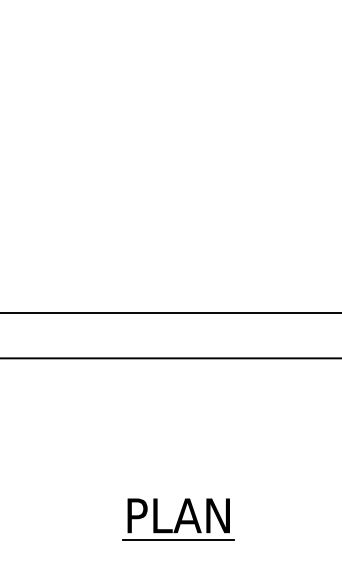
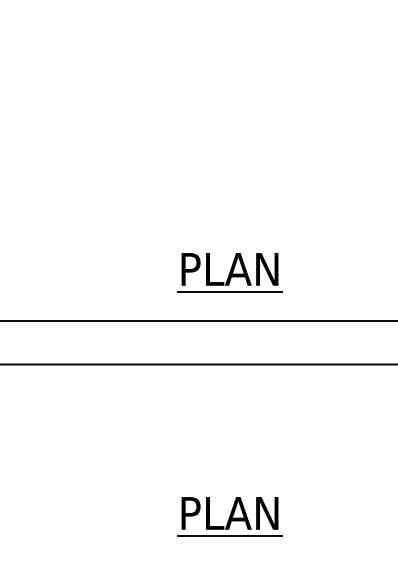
part: (178, 261) -> (229, 272), added

